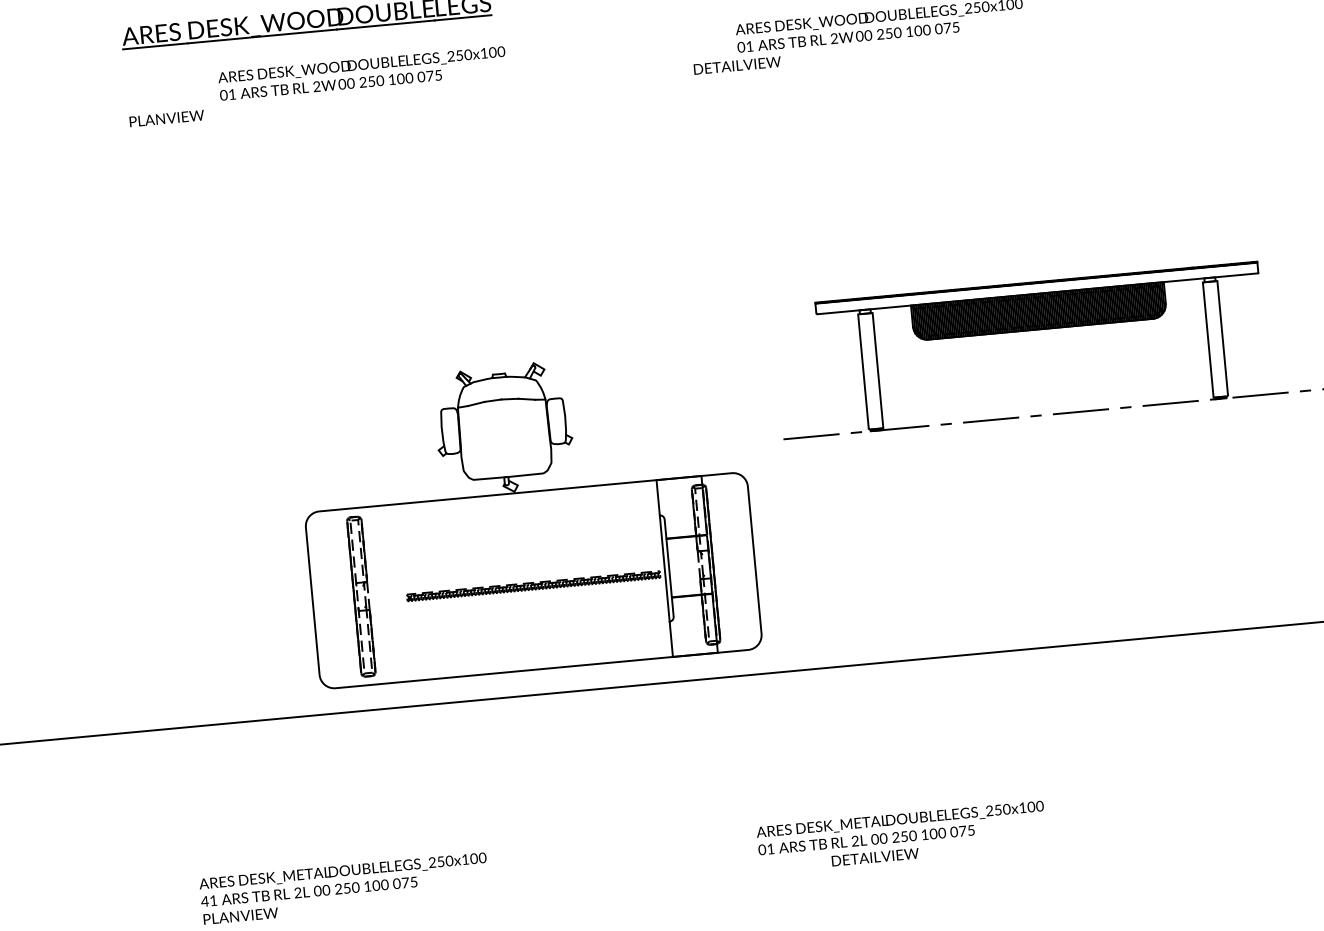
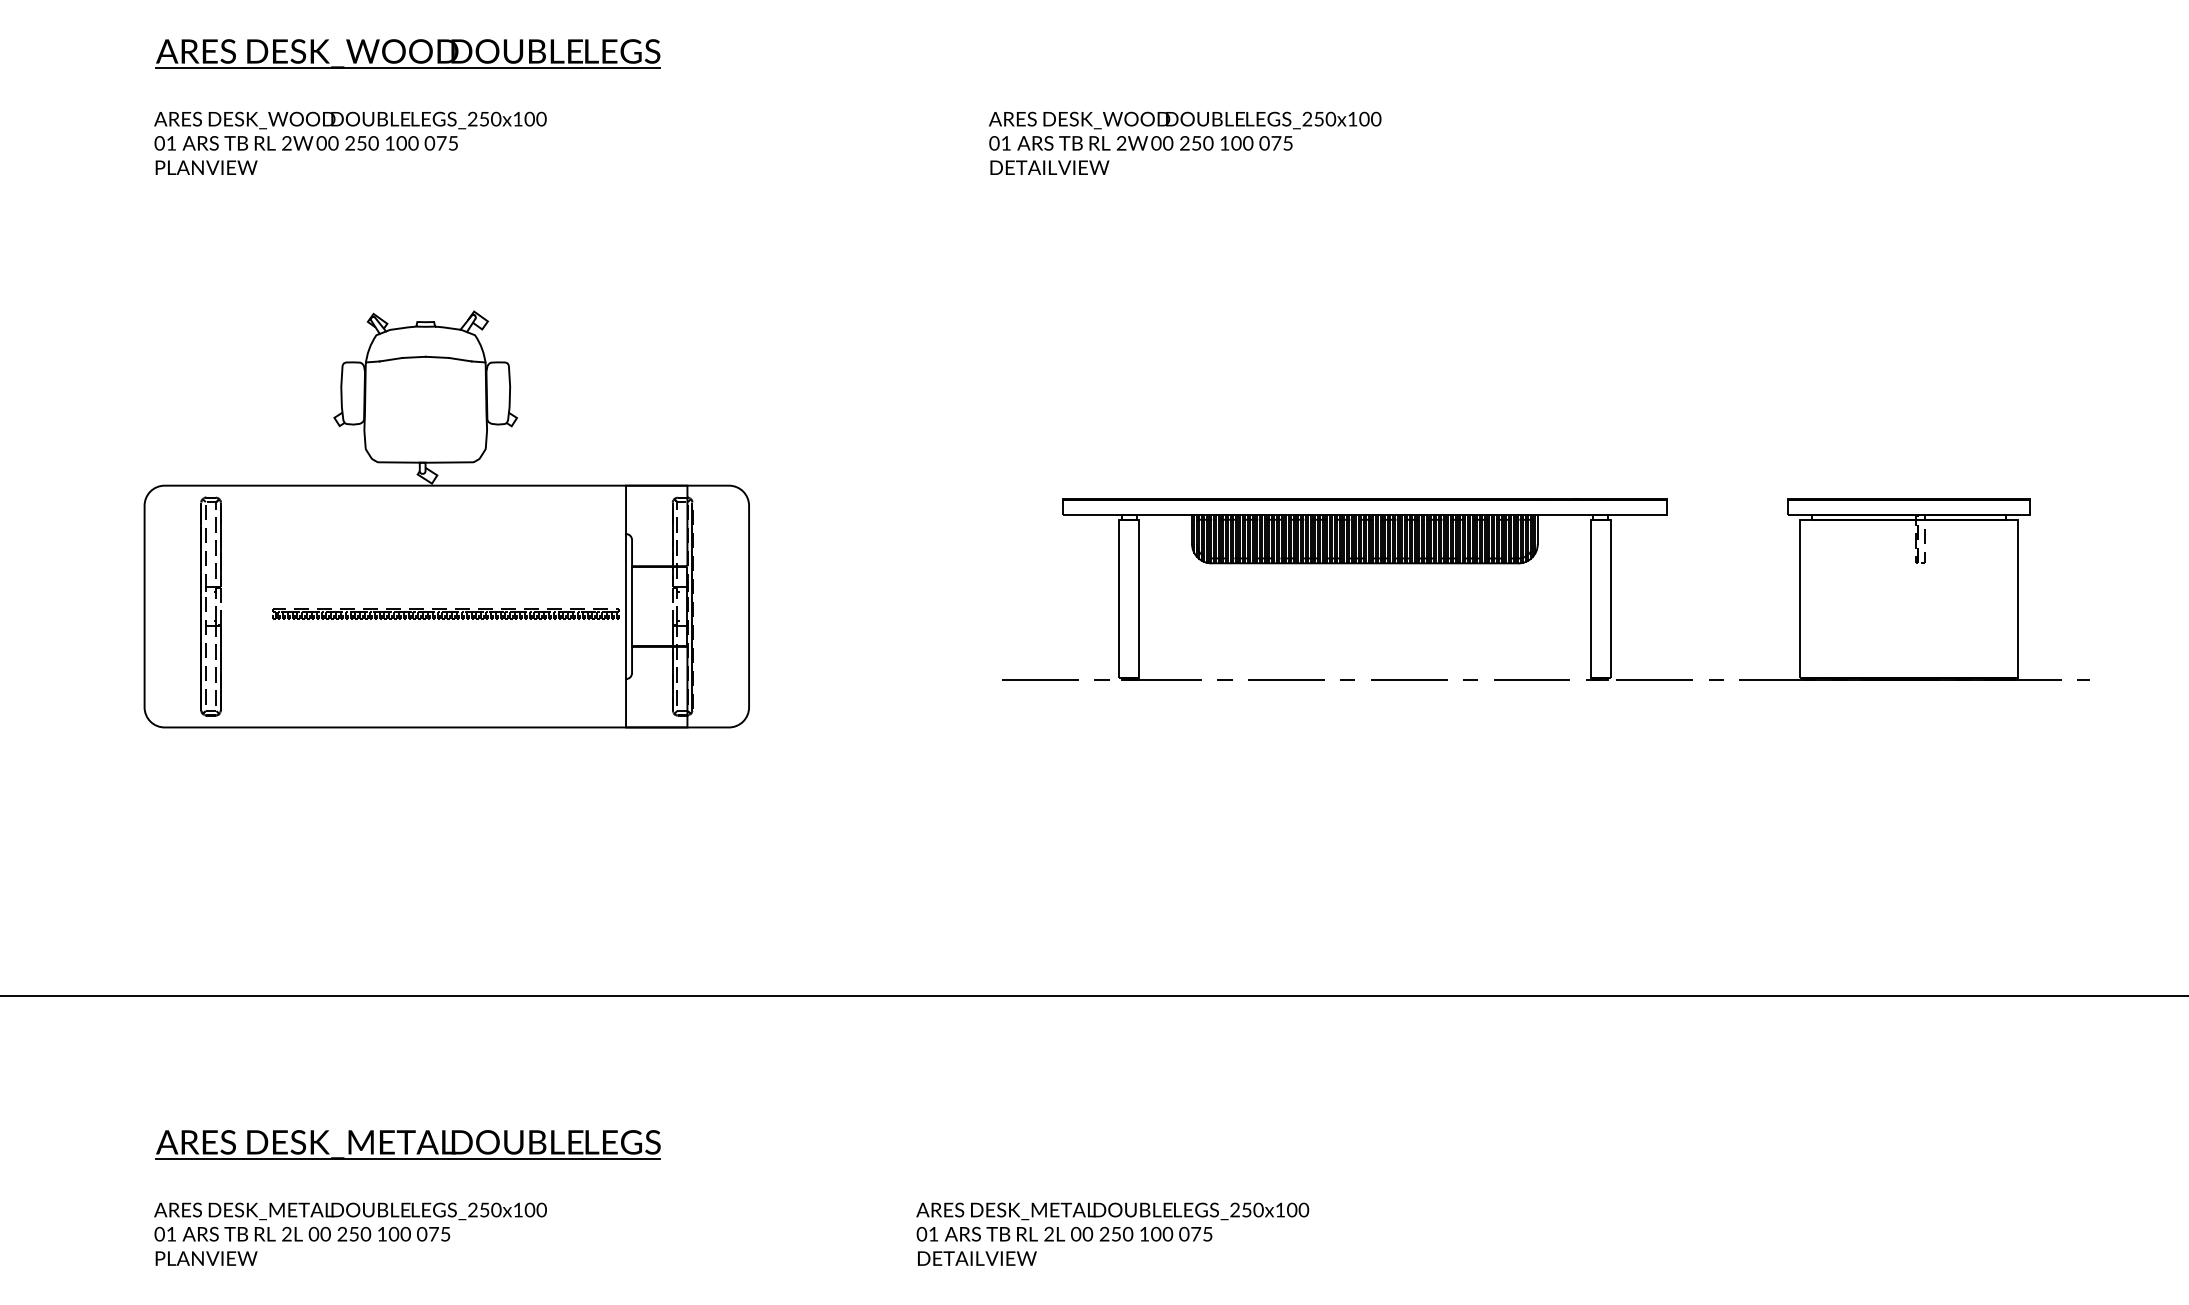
text: (737, 65) -> (1049, 167), moved
text: (362, 72) -> (350, 130), moved
part: (527, 517) -> (446, 519), moved
part: (380, 819) -> (407, 1144), added
text: (875, 857) -> (977, 1258), moved
text: (204, 900) -> (159, 1233), 41 -> 01

